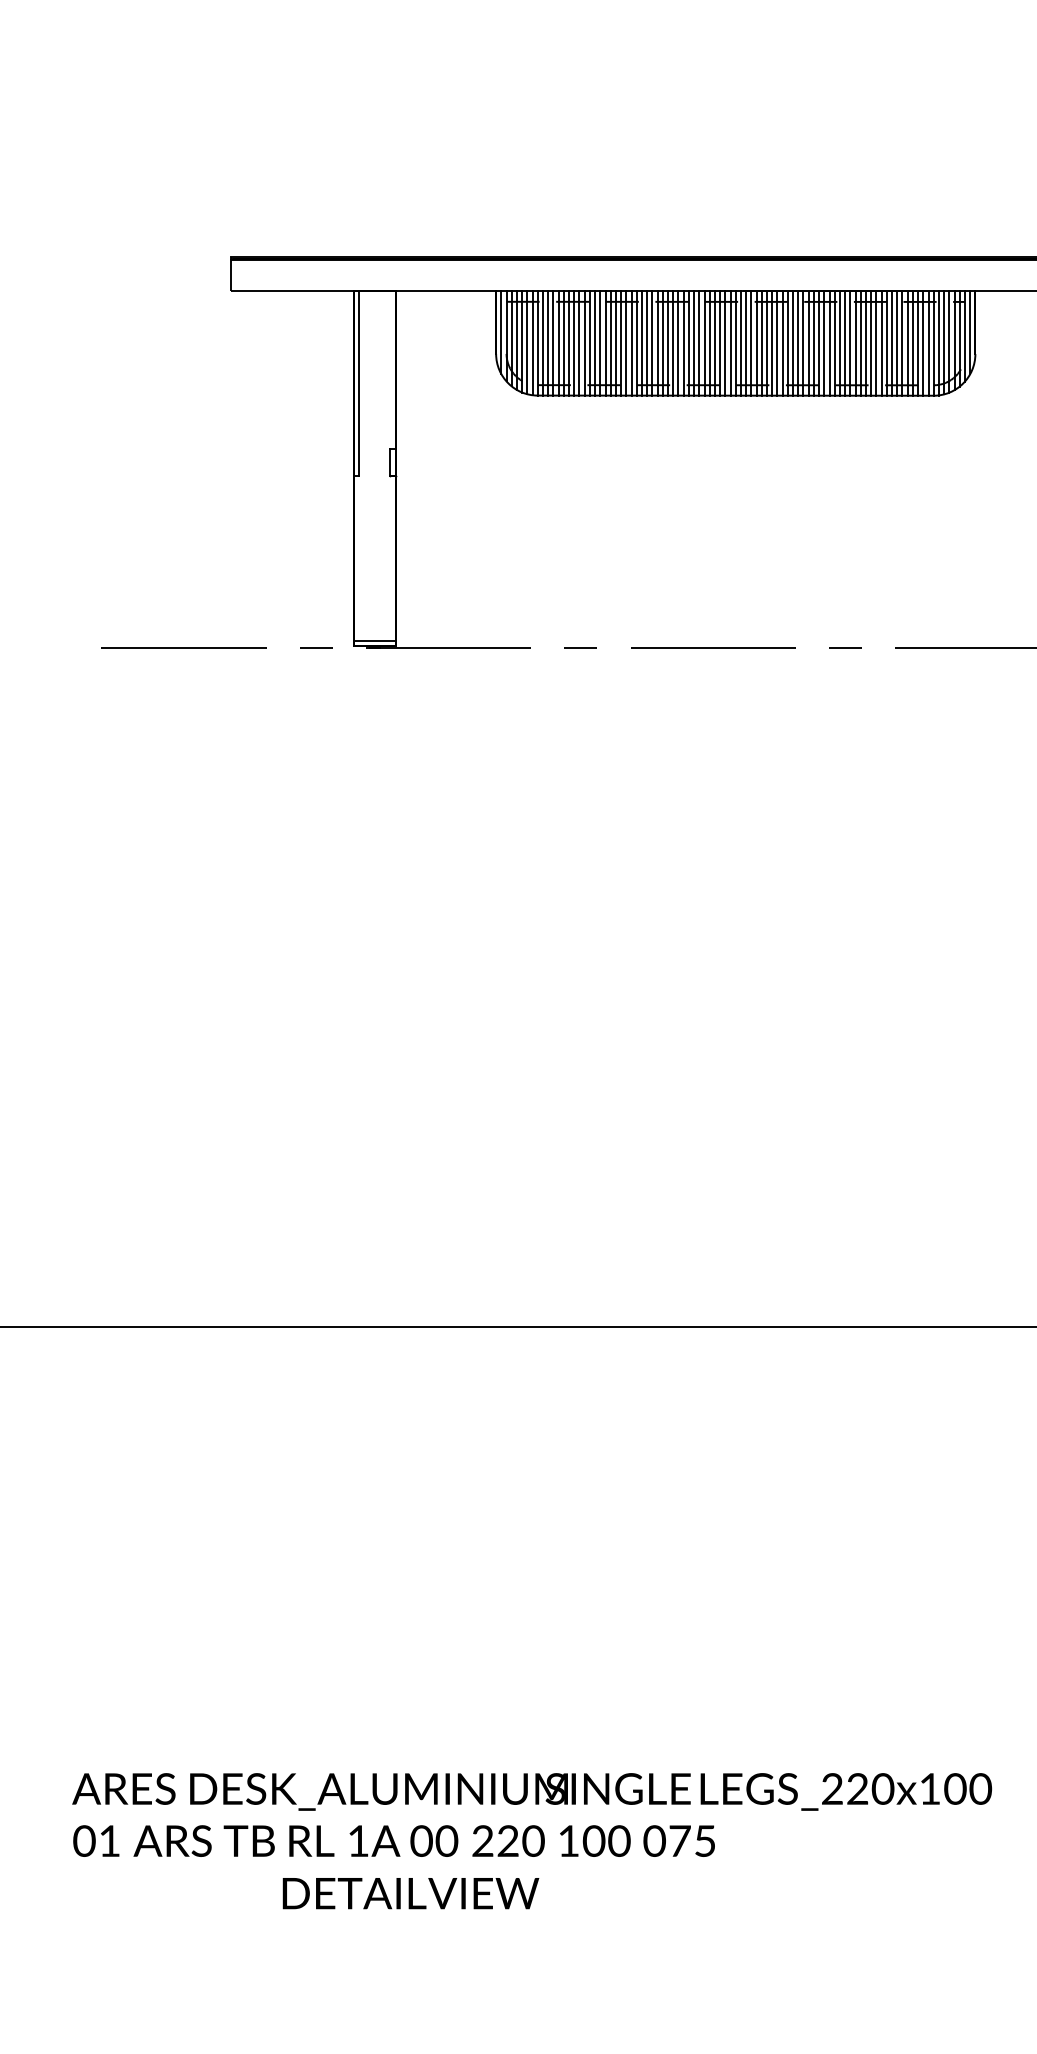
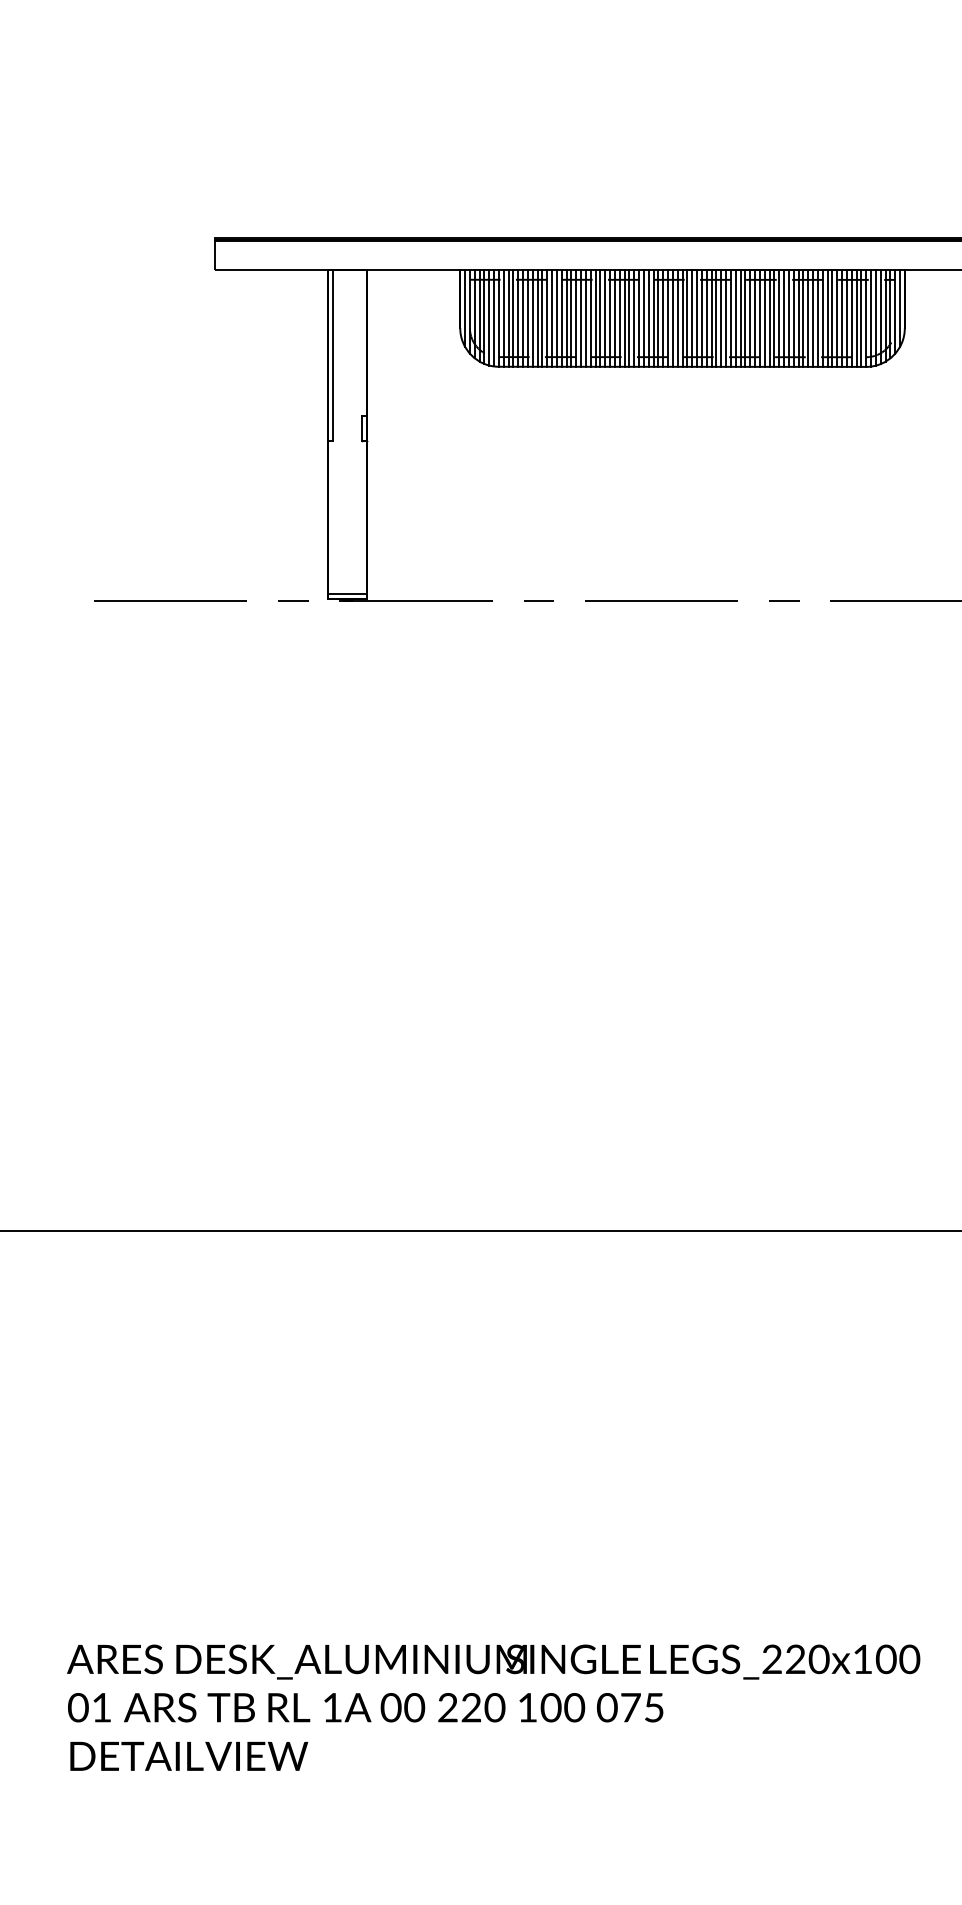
text: (411, 1892) -> (189, 1755), moved

